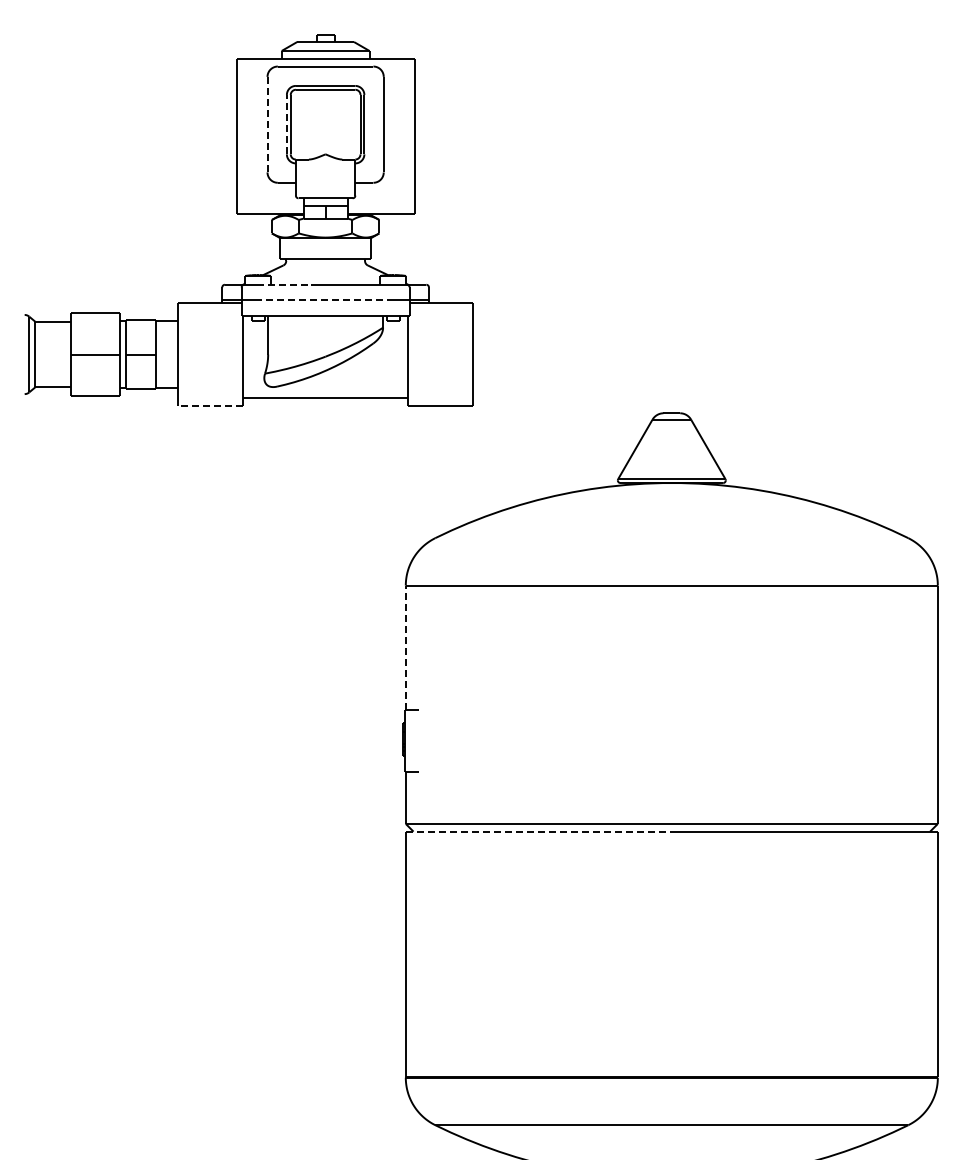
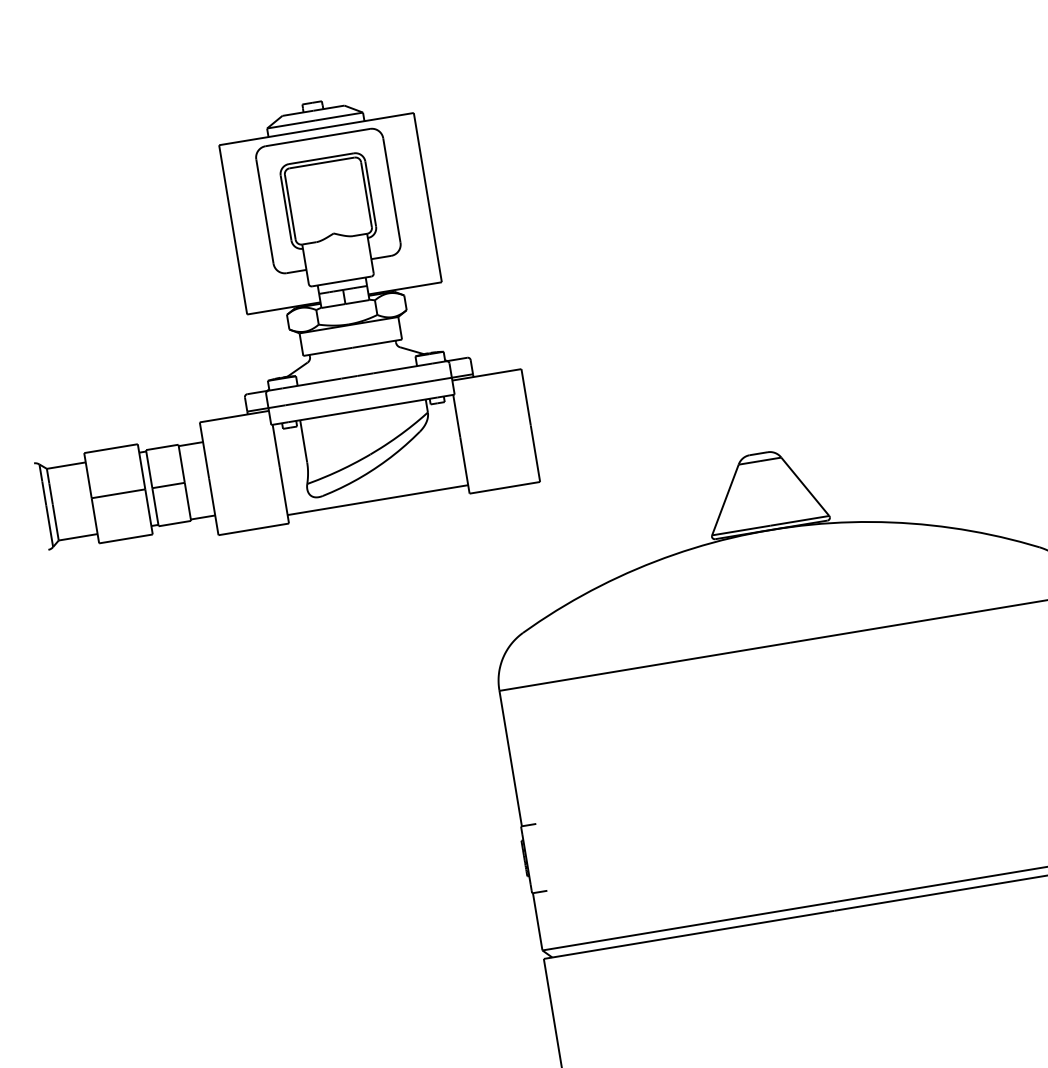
line: (267, 124) -> (264, 211), dashed -> solid
line: (286, 124) -> (285, 207), dashed -> solid
line: (284, 284) -> (312, 383), dashed -> solid
line: (325, 300) -> (360, 393), dashed -> solid
line: (210, 406) -> (253, 529), dashed -> solid
line: (405, 648) -> (510, 758), dashed -> solid
line: (539, 831) -> (689, 934), dashed -> solid

